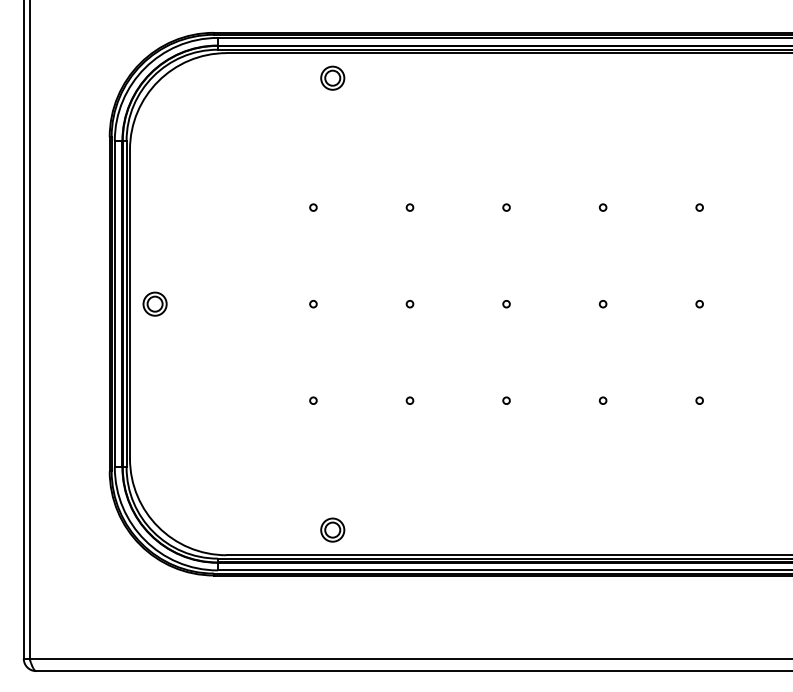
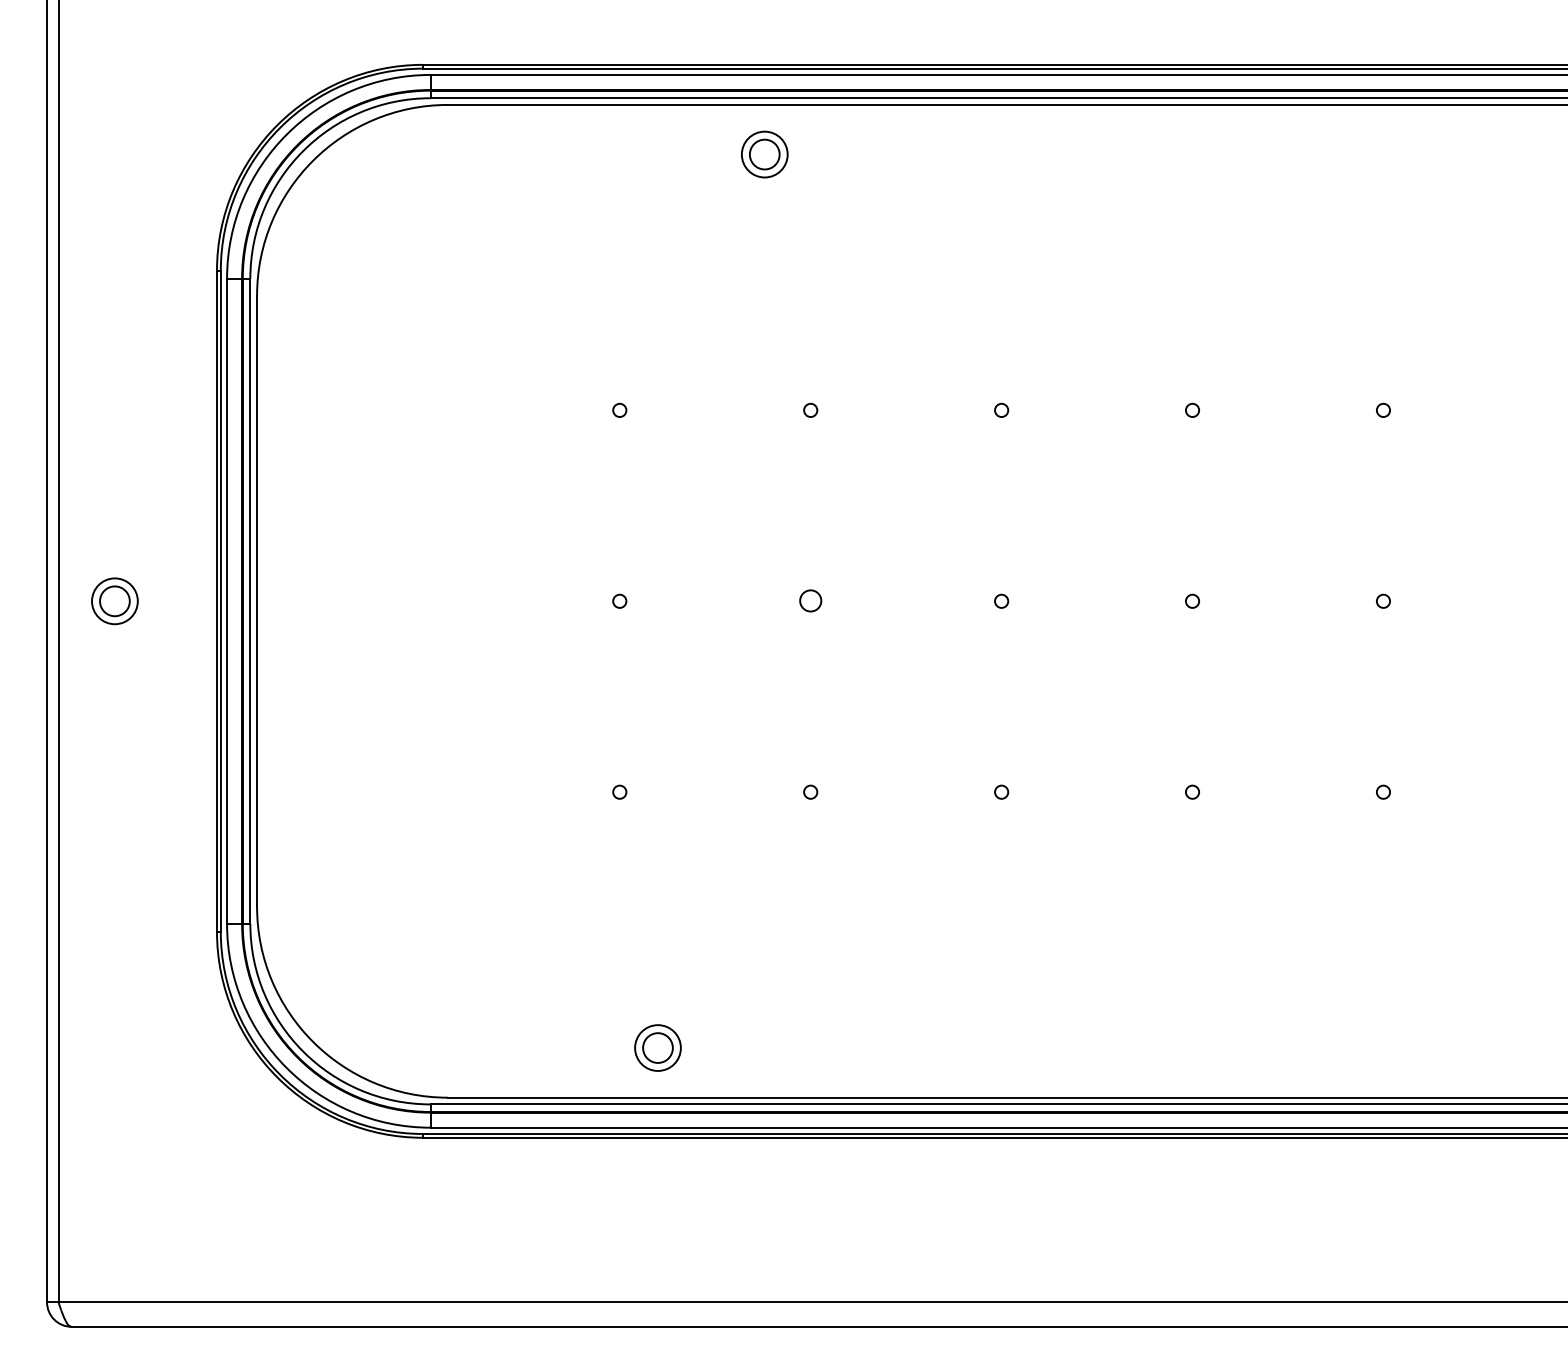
part: (332, 77) -> (764, 153), moved
part: (154, 303) -> (113, 599), moved
circle: (409, 304) -> (809, 601), size x1.6

